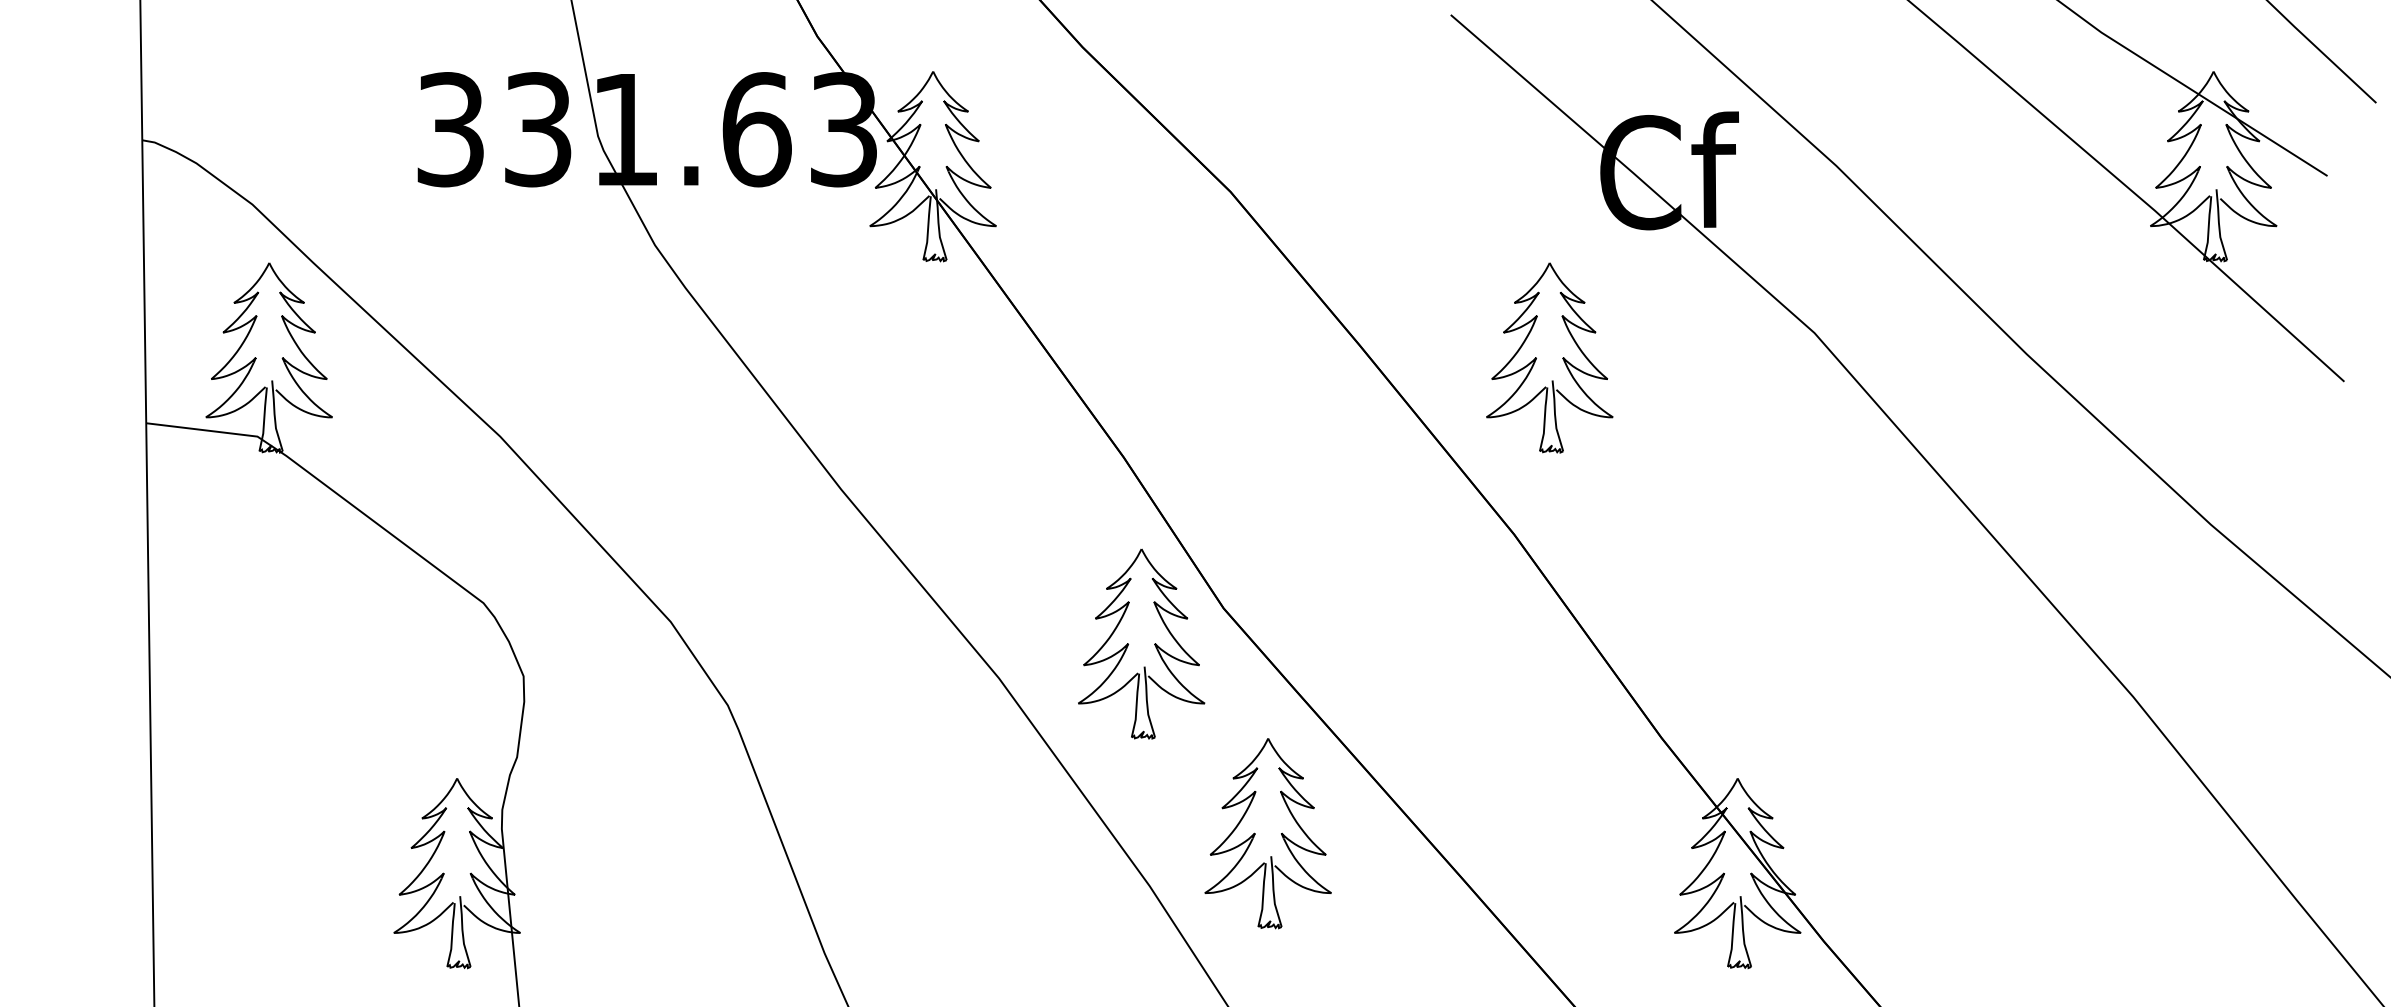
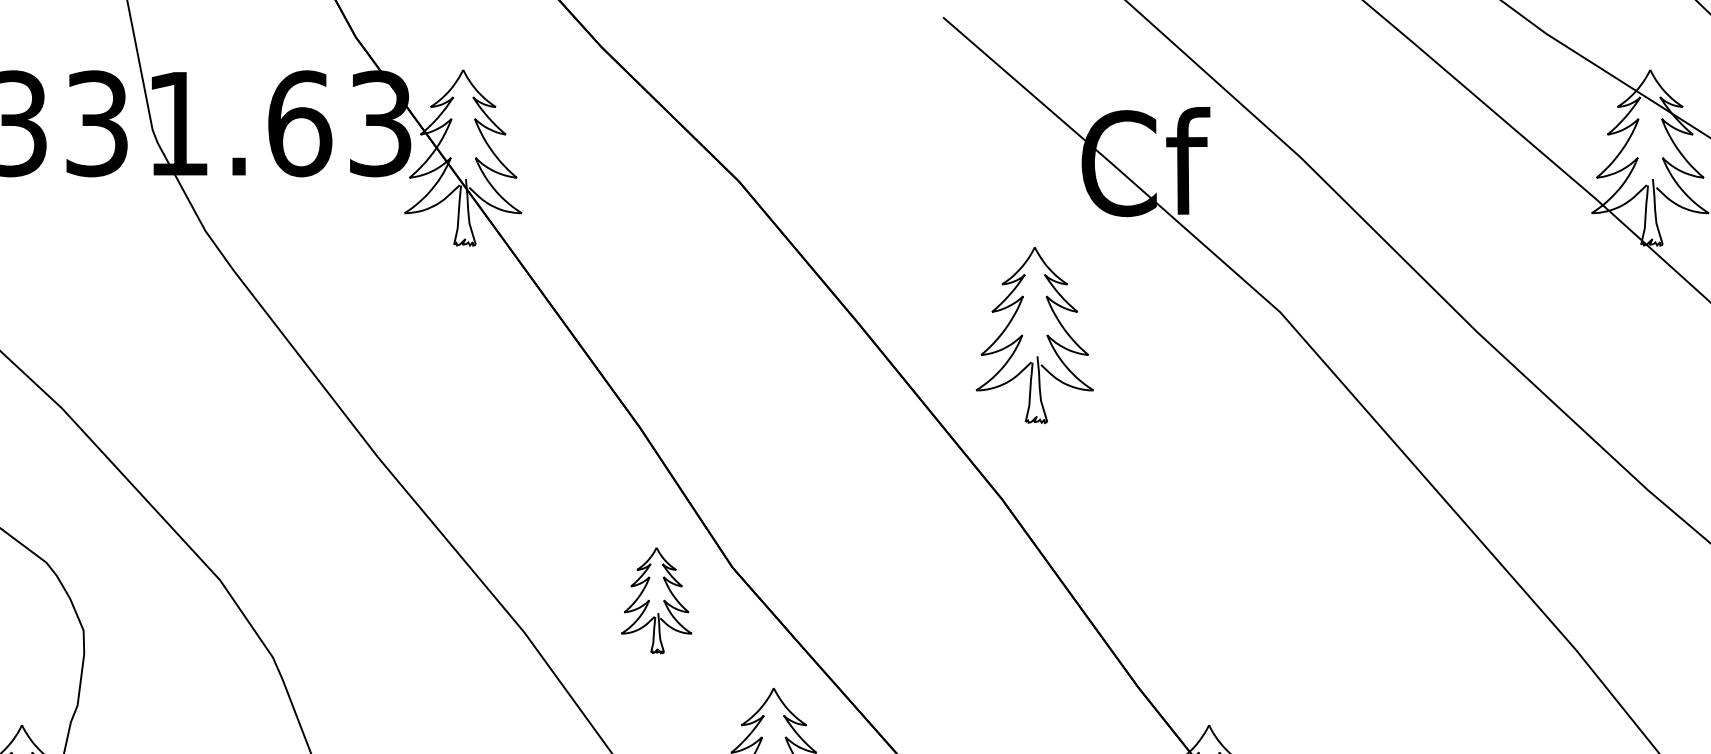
part: (1141, 643) -> (656, 600), size x0.6

